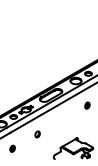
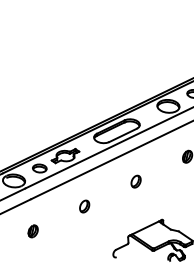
part: (62, 119) -> (136, 180), added

